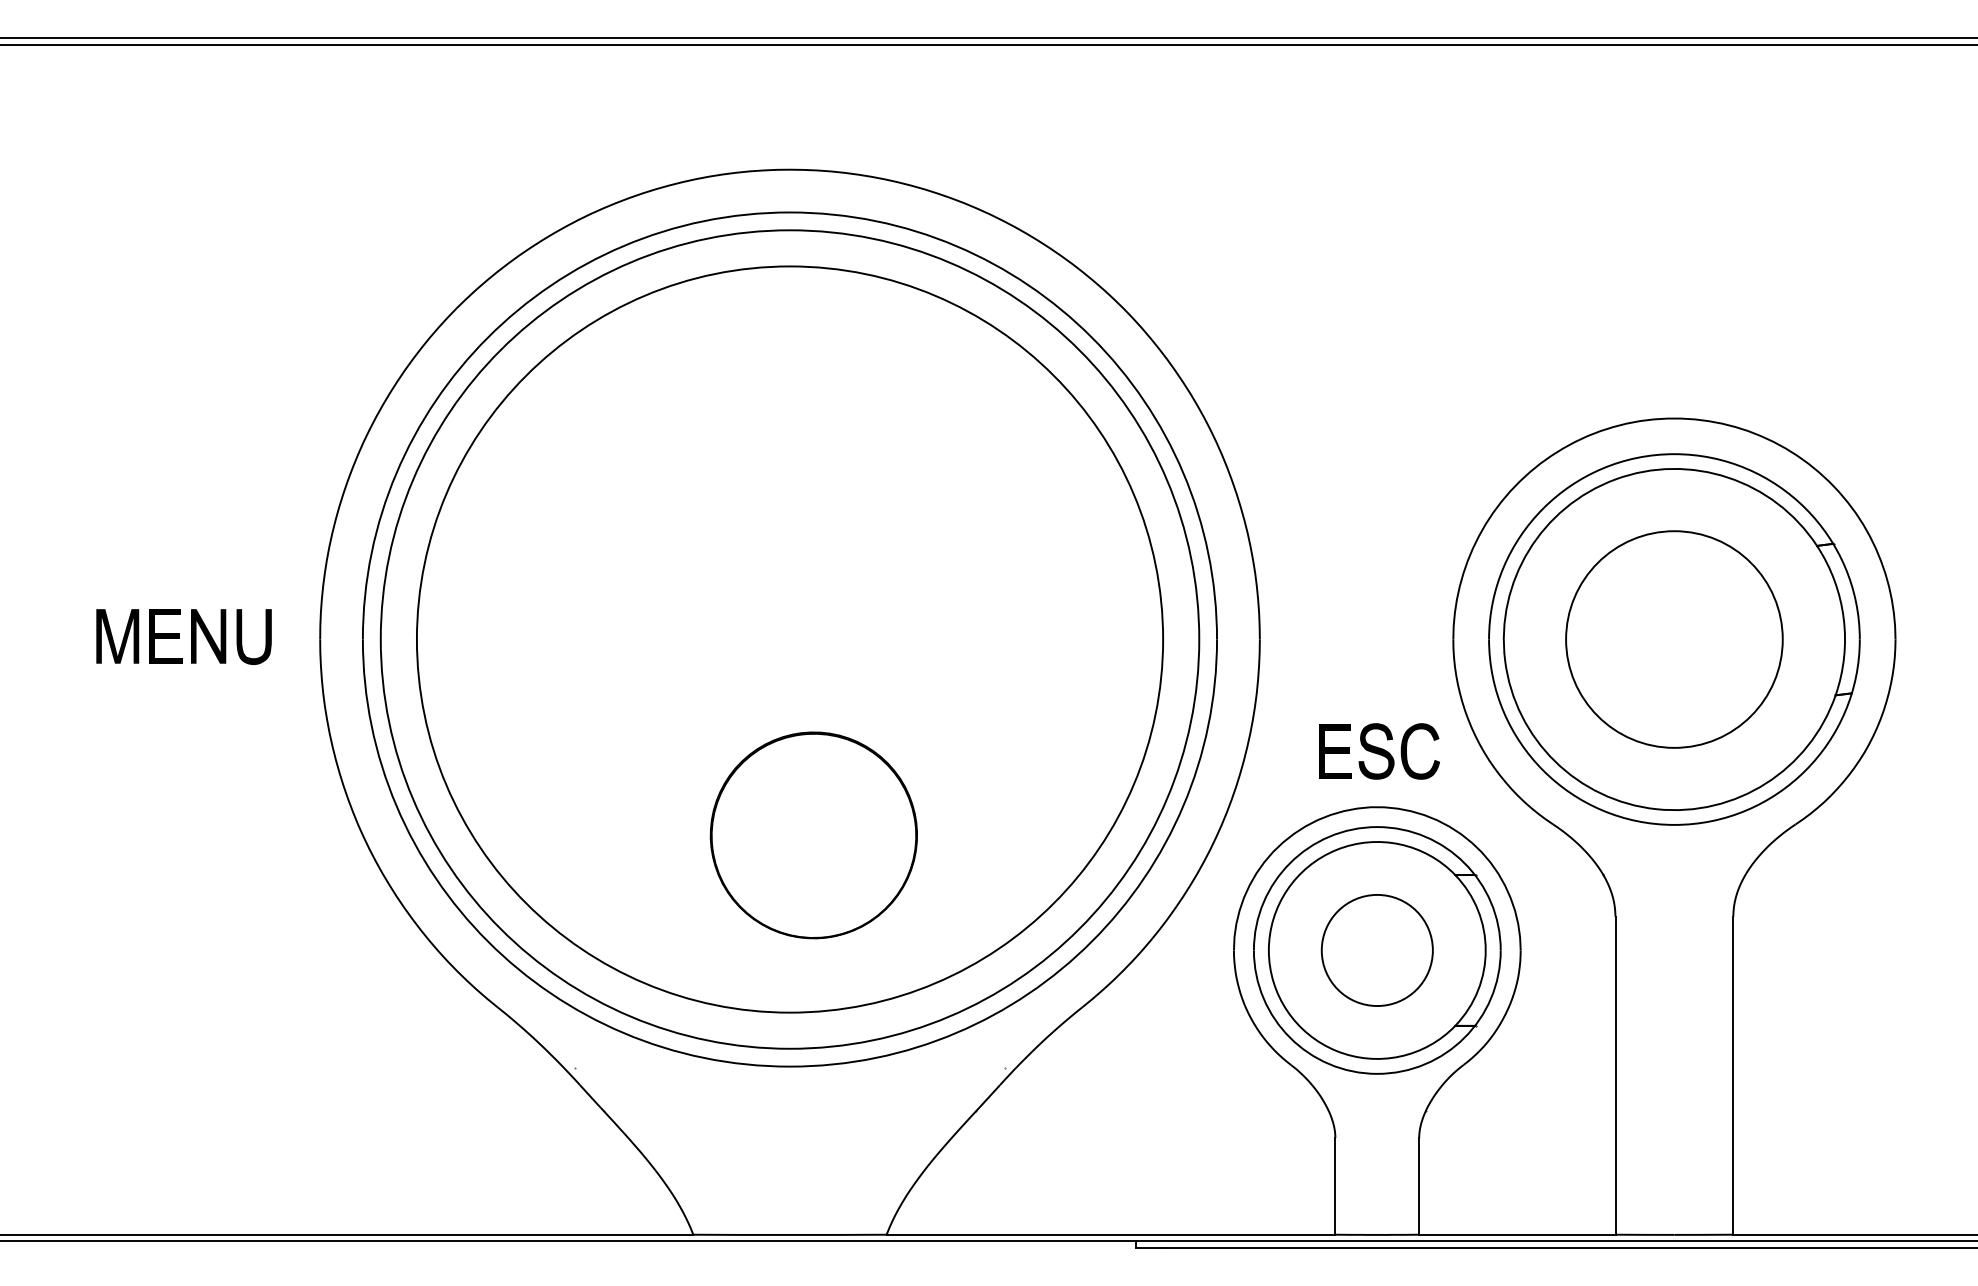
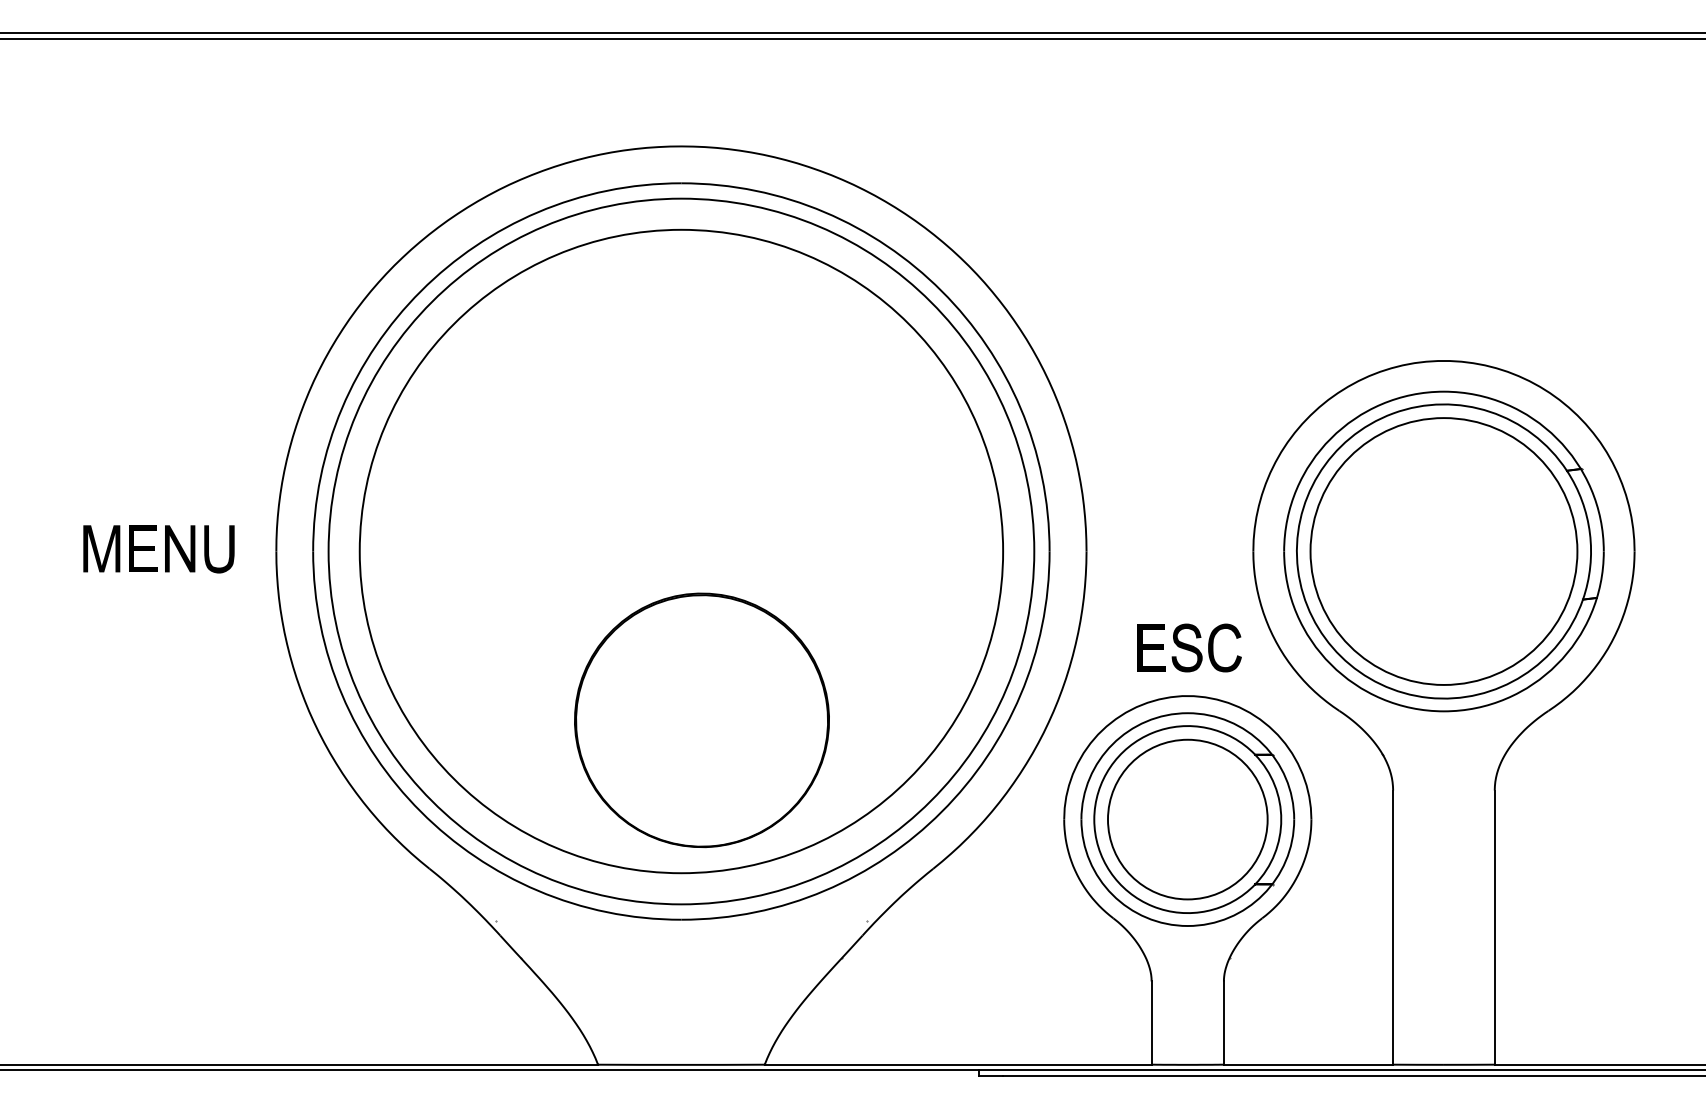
circle: (1674, 639) -> (1444, 551), size x1.43
part: (813, 835) -> (701, 720), size x1.43
circle: (1376, 950) -> (1187, 819), size x1.67

